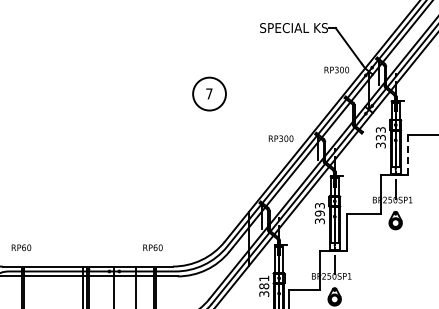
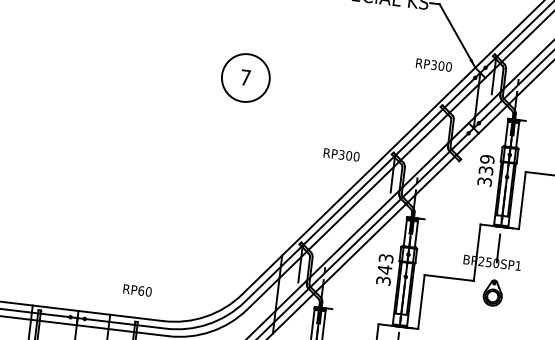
text: (380, 129) -> (486, 158), 333 -> 339
line: (408, 155) -> (522, 201), dashed -> solid
text: (319, 213) -> (384, 269), 393 -> 343

